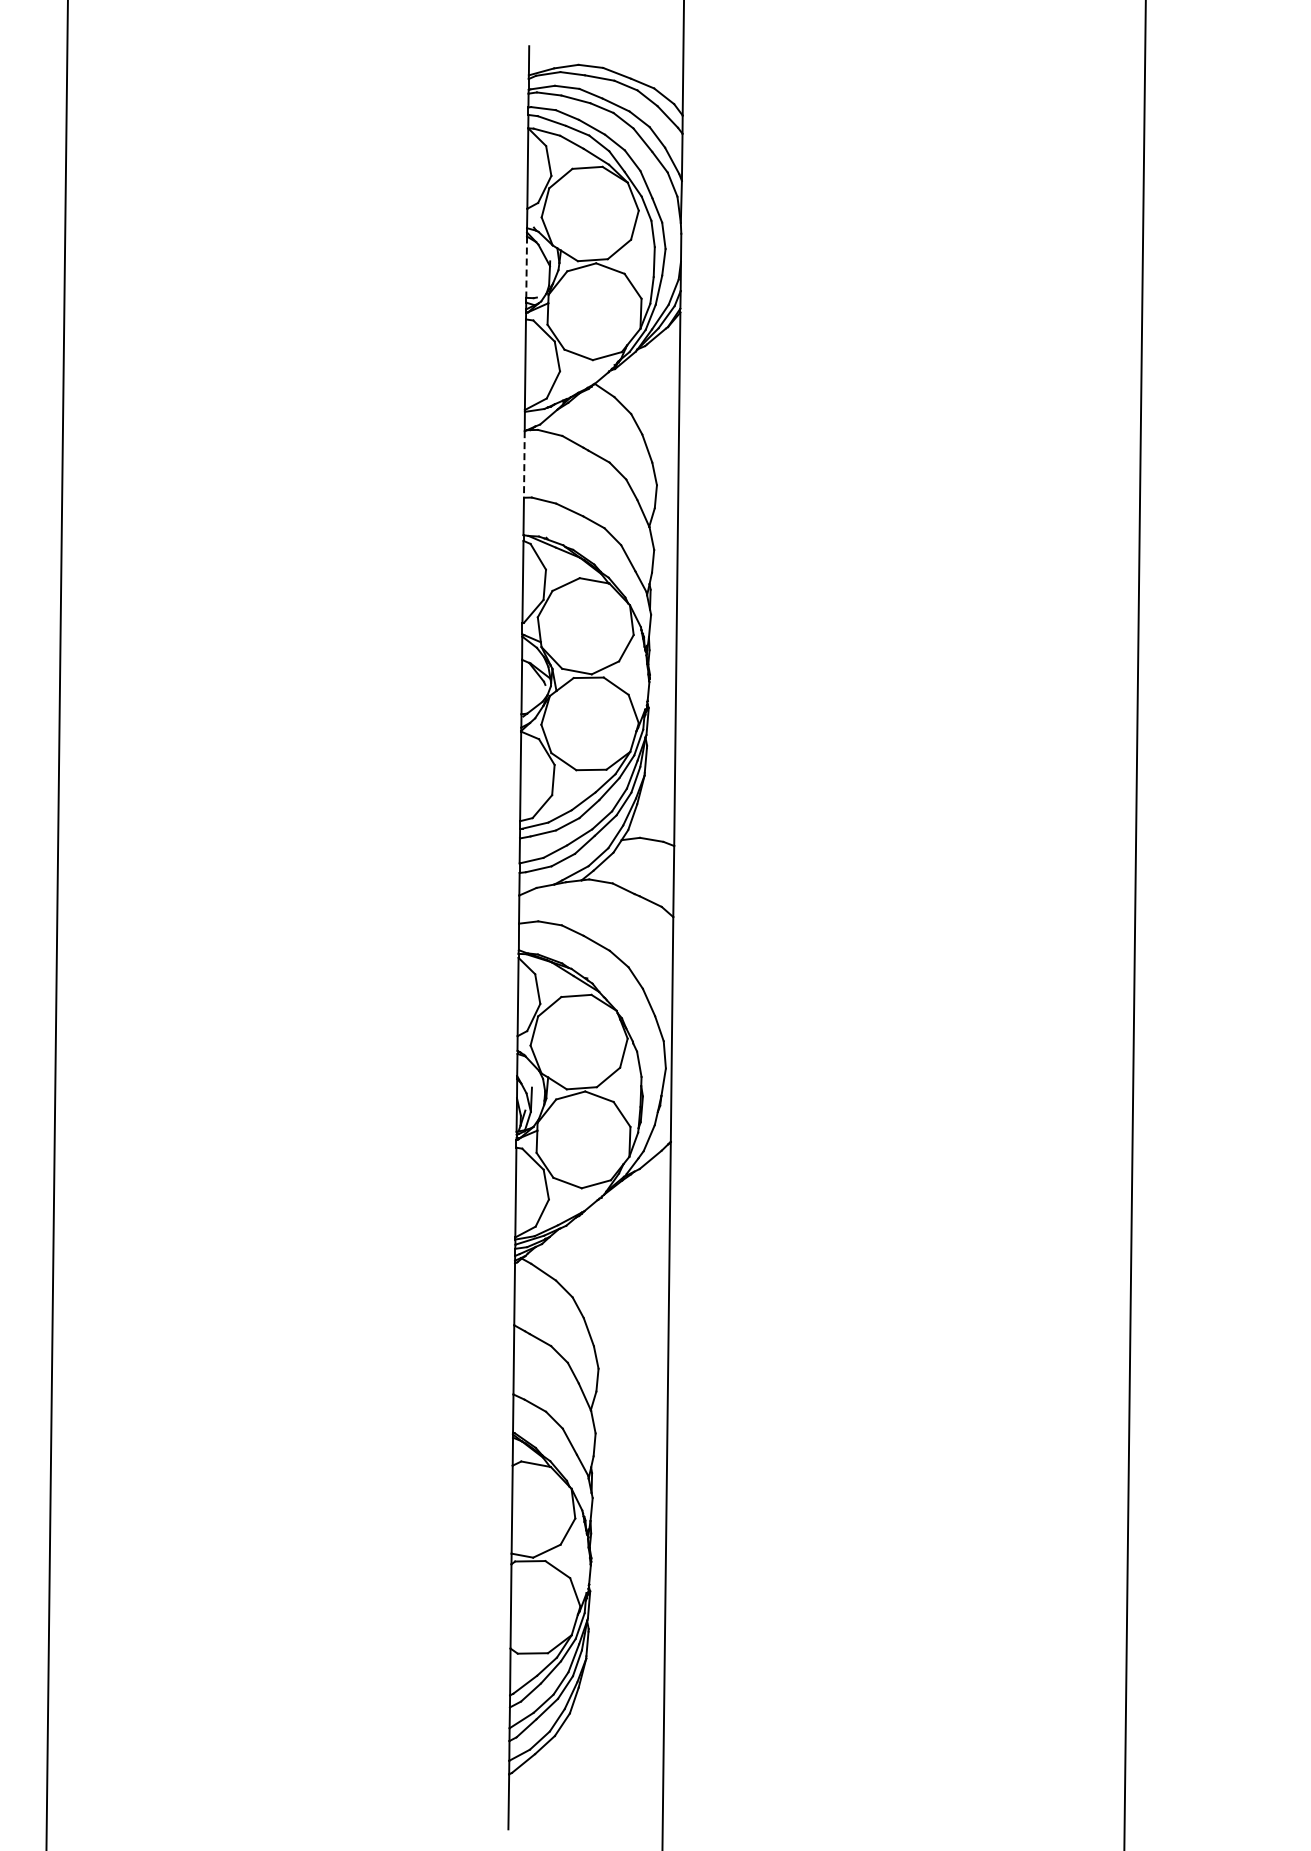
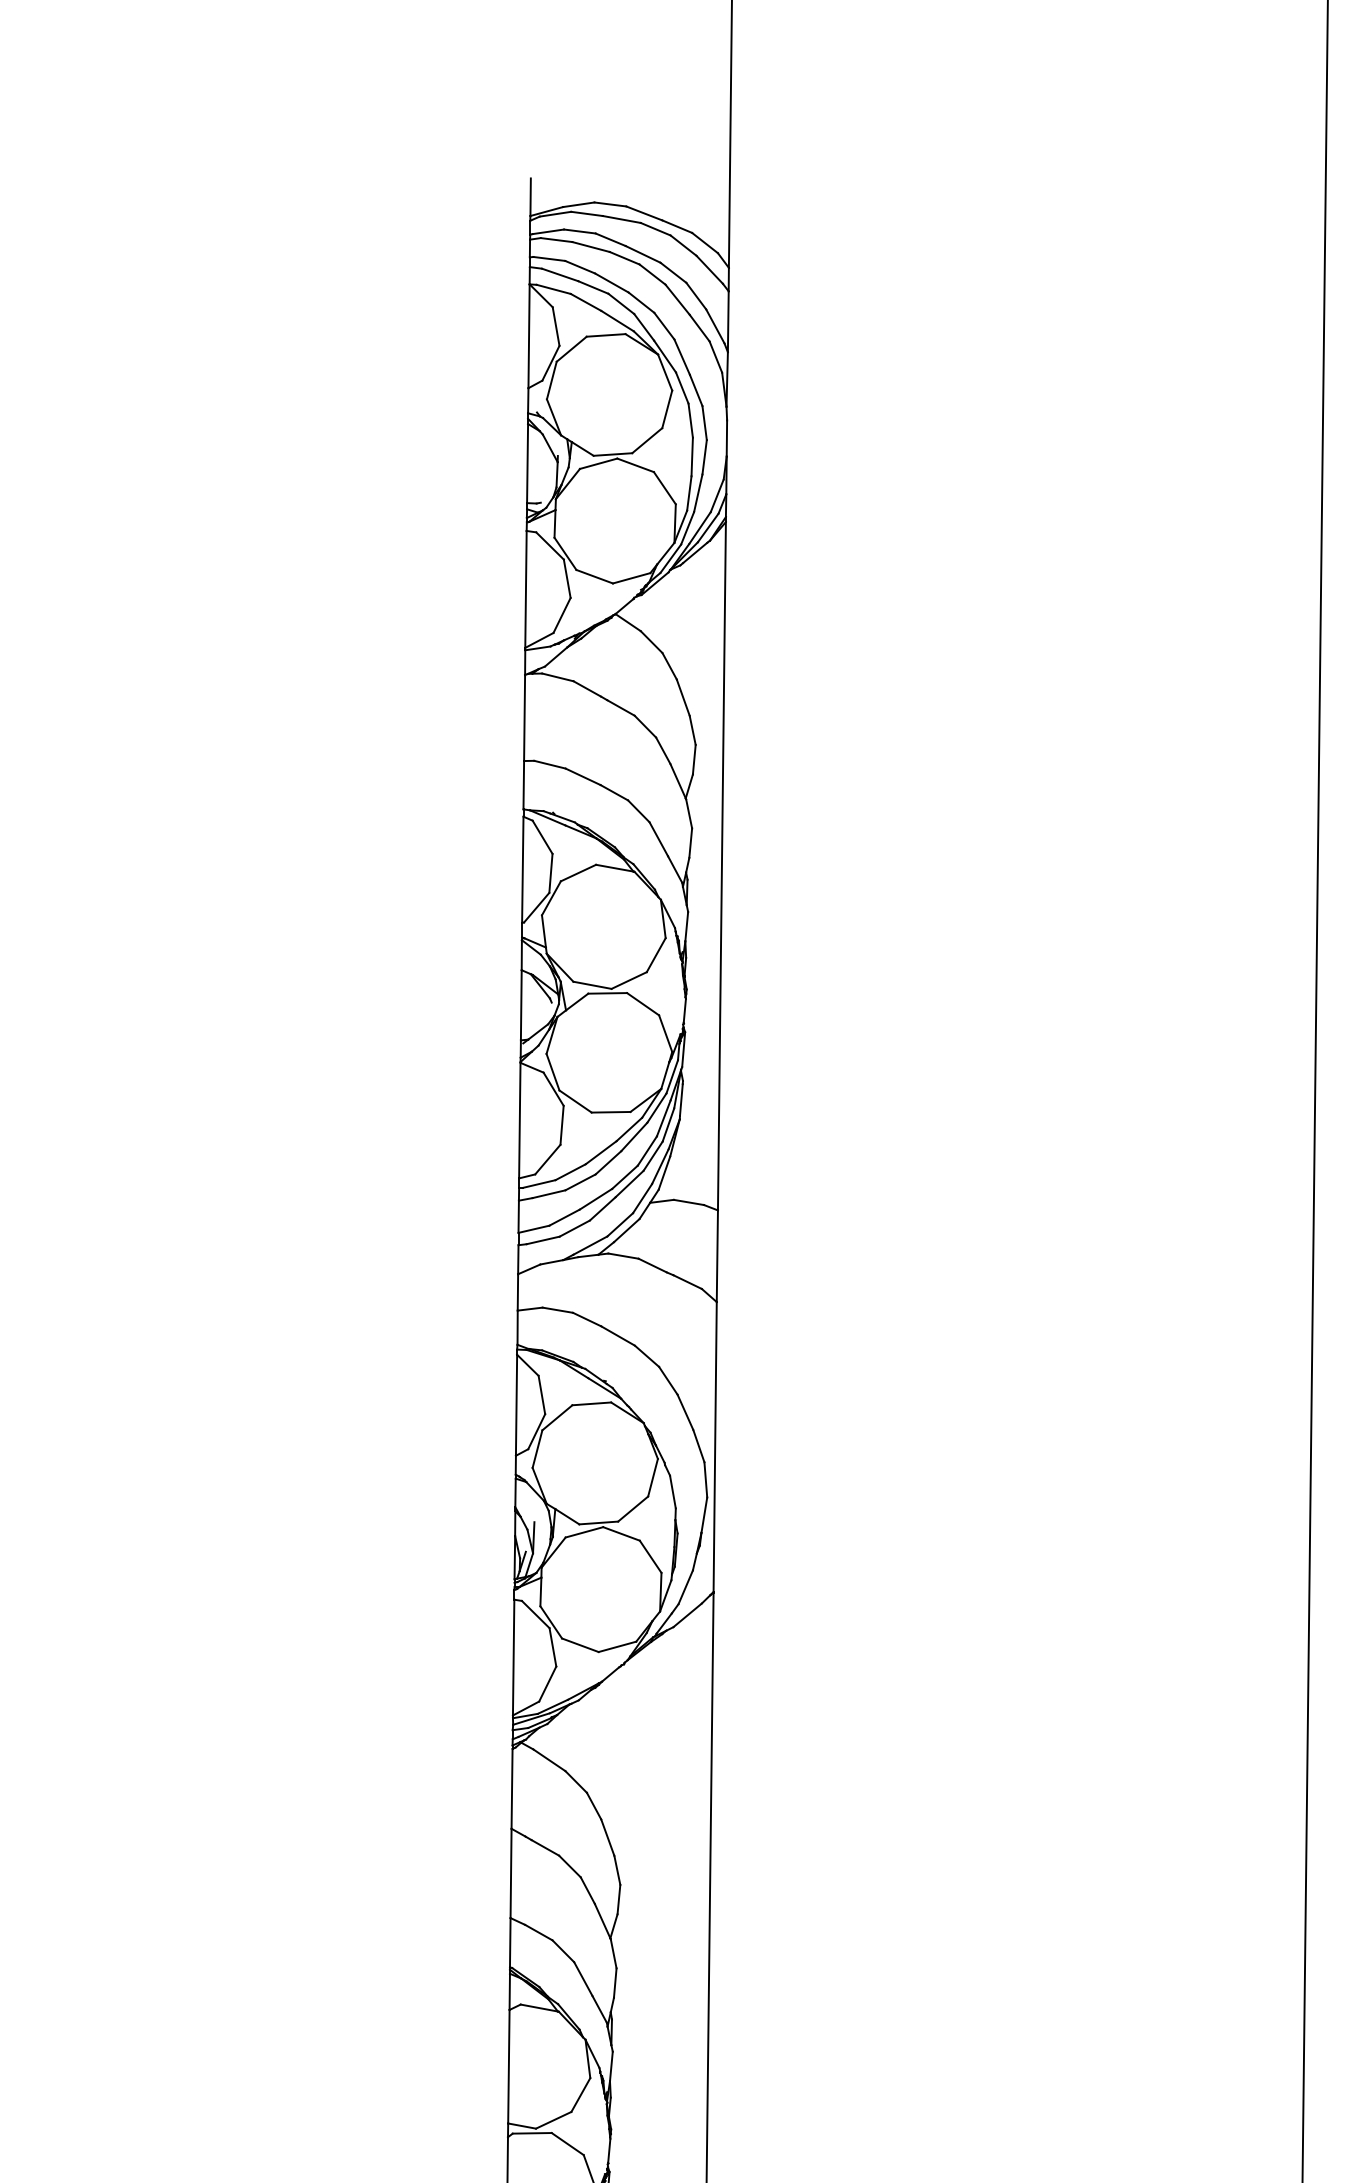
line: (526, 267) -> (527, 463), dashed -> solid
line: (524, 464) -> (524, 718), dashed -> solid

